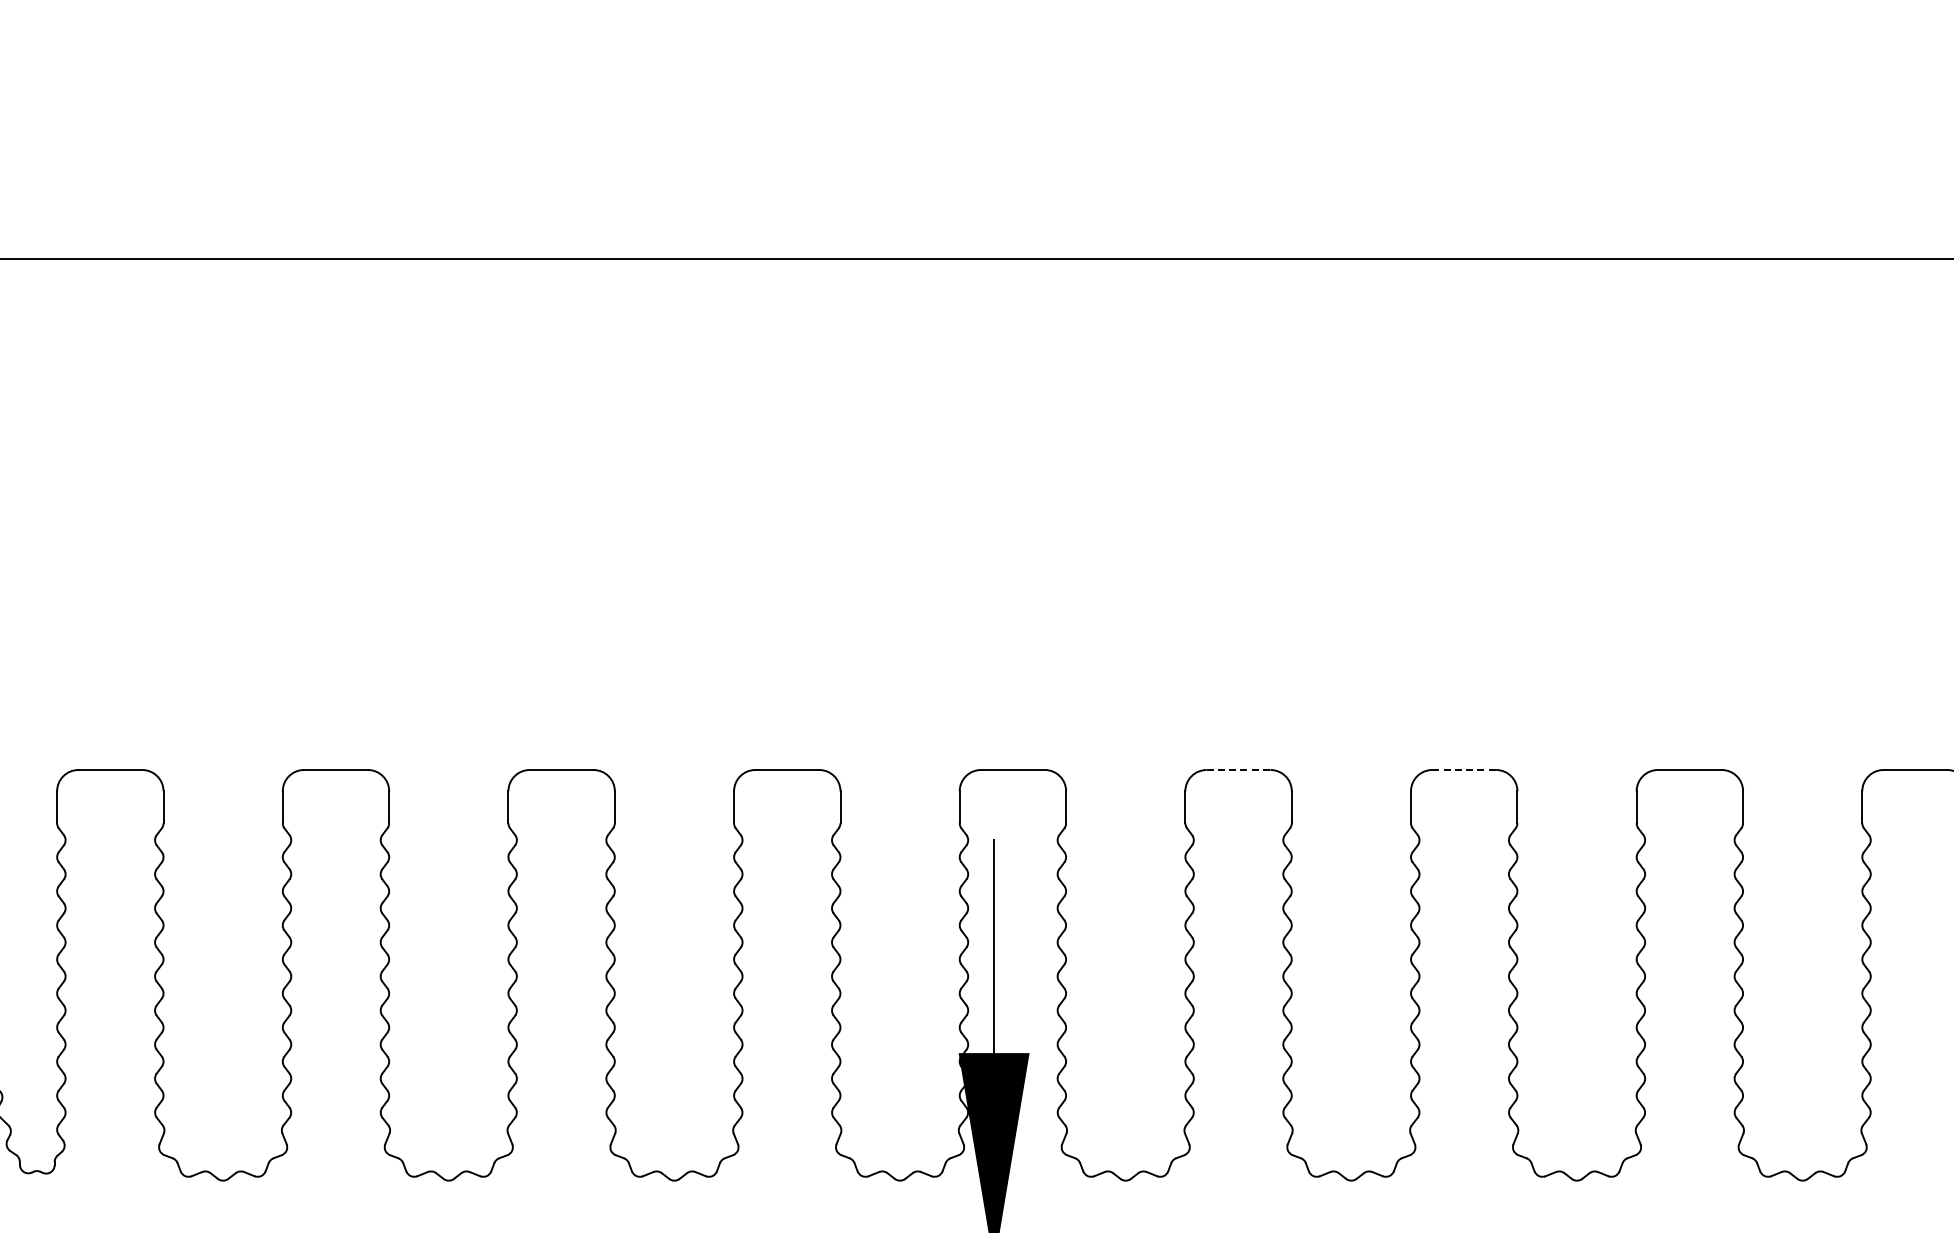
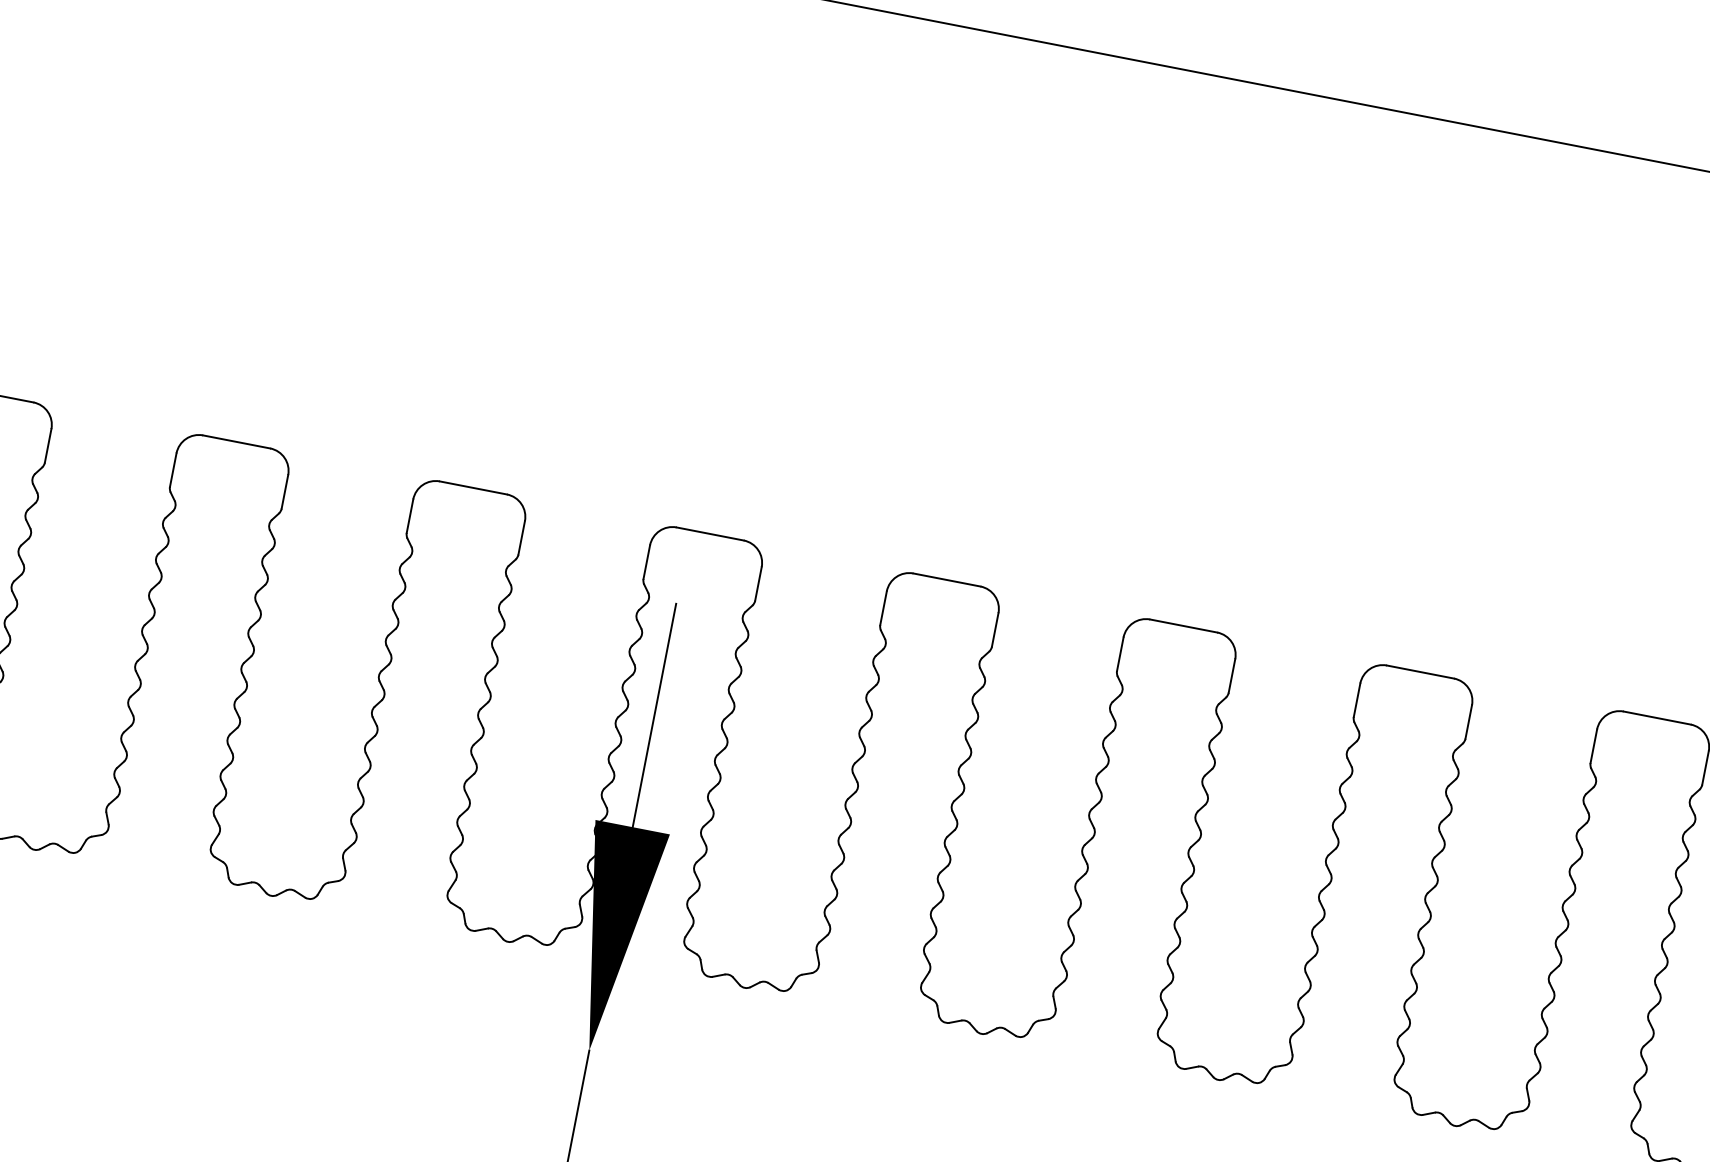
line: (1238, 770) -> (946, 580), dashed -> solid
line: (1464, 770) -> (1183, 626), dashed -> solid

